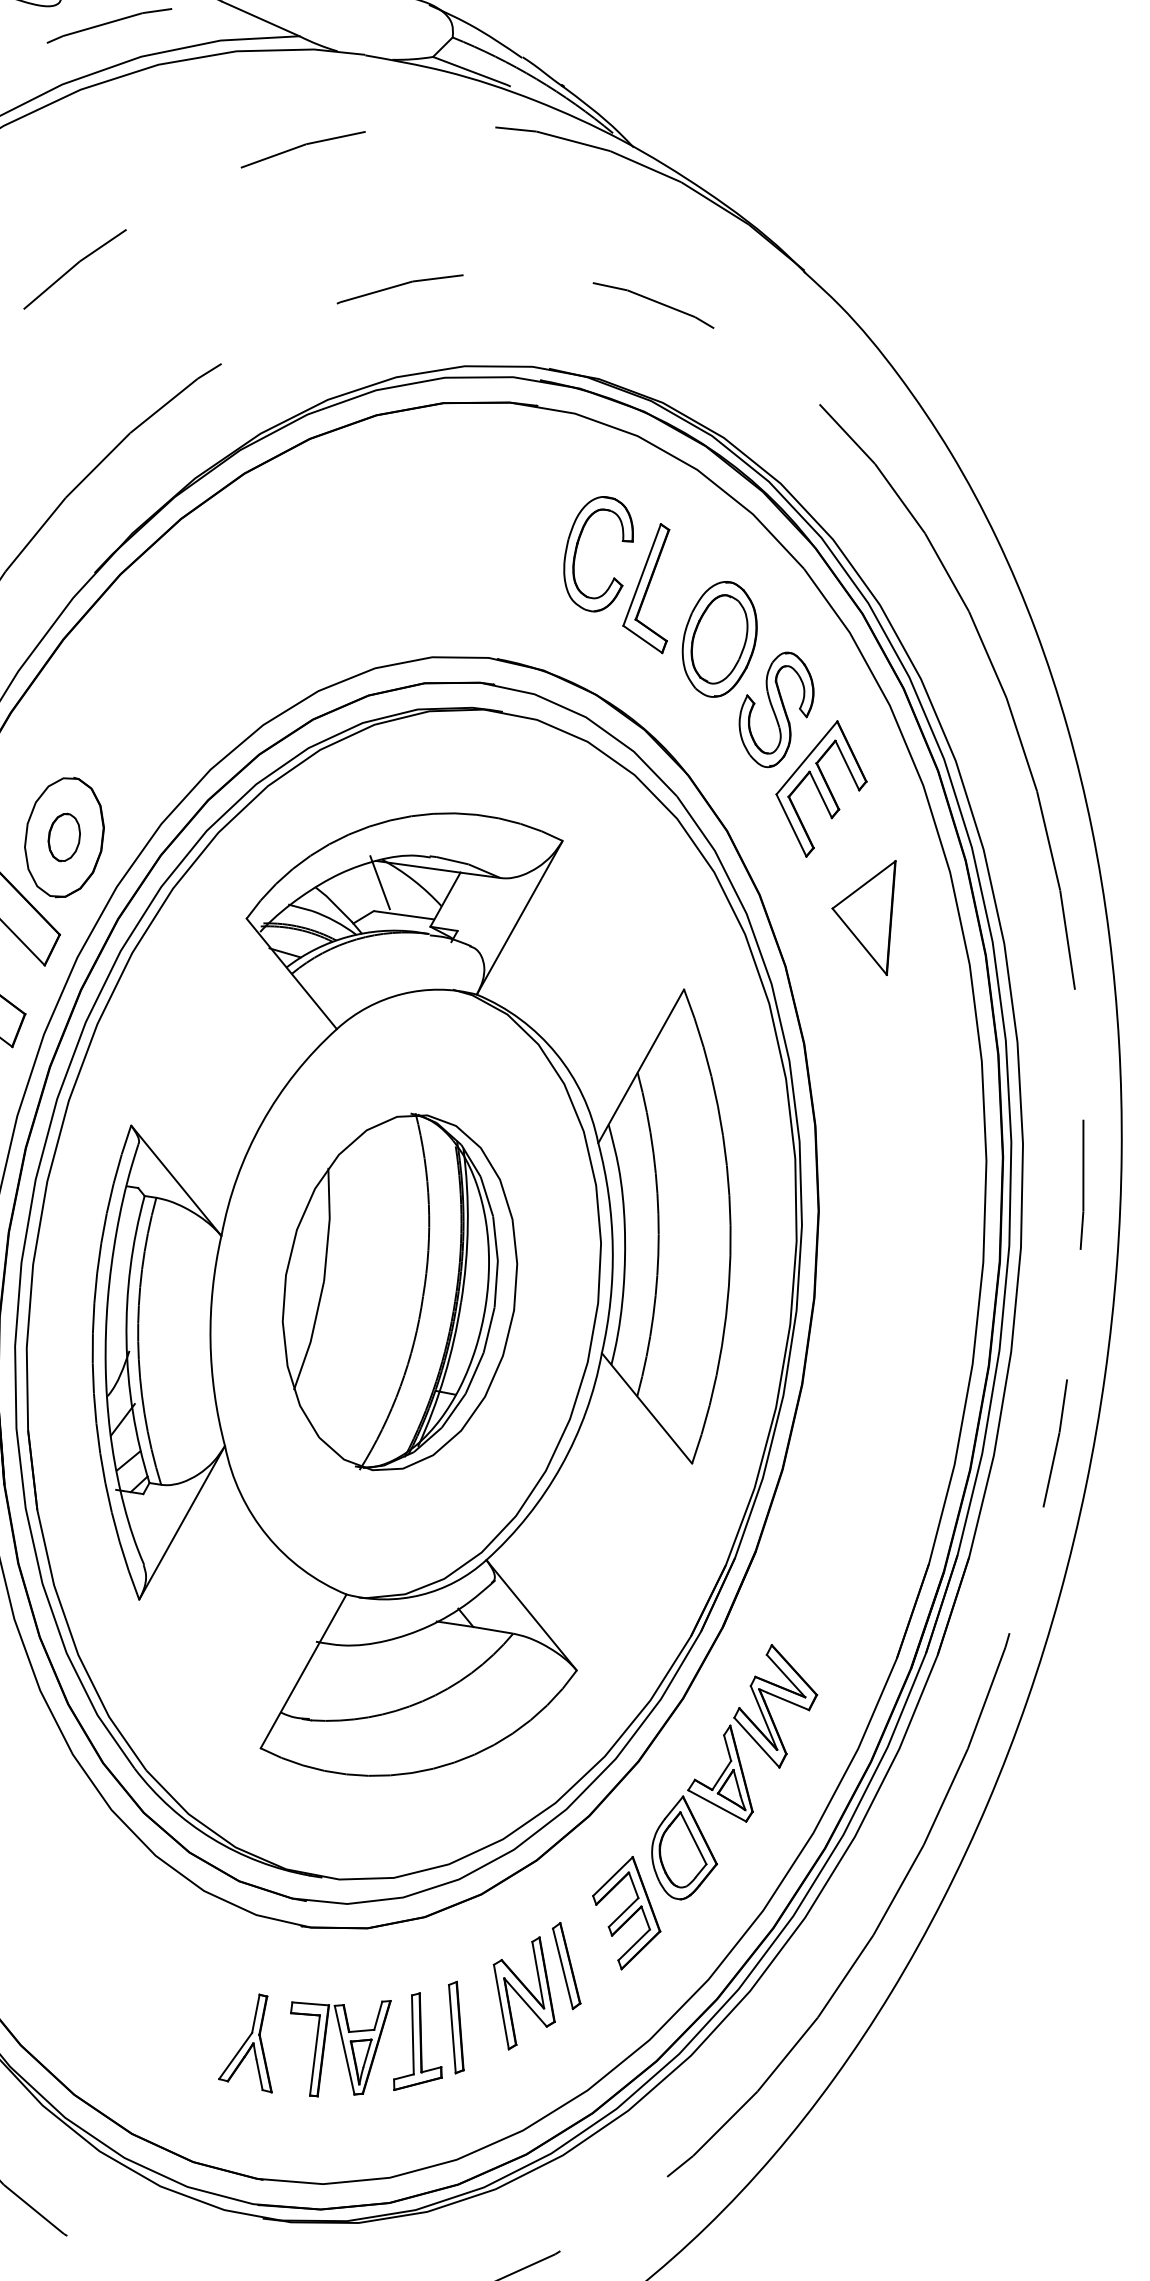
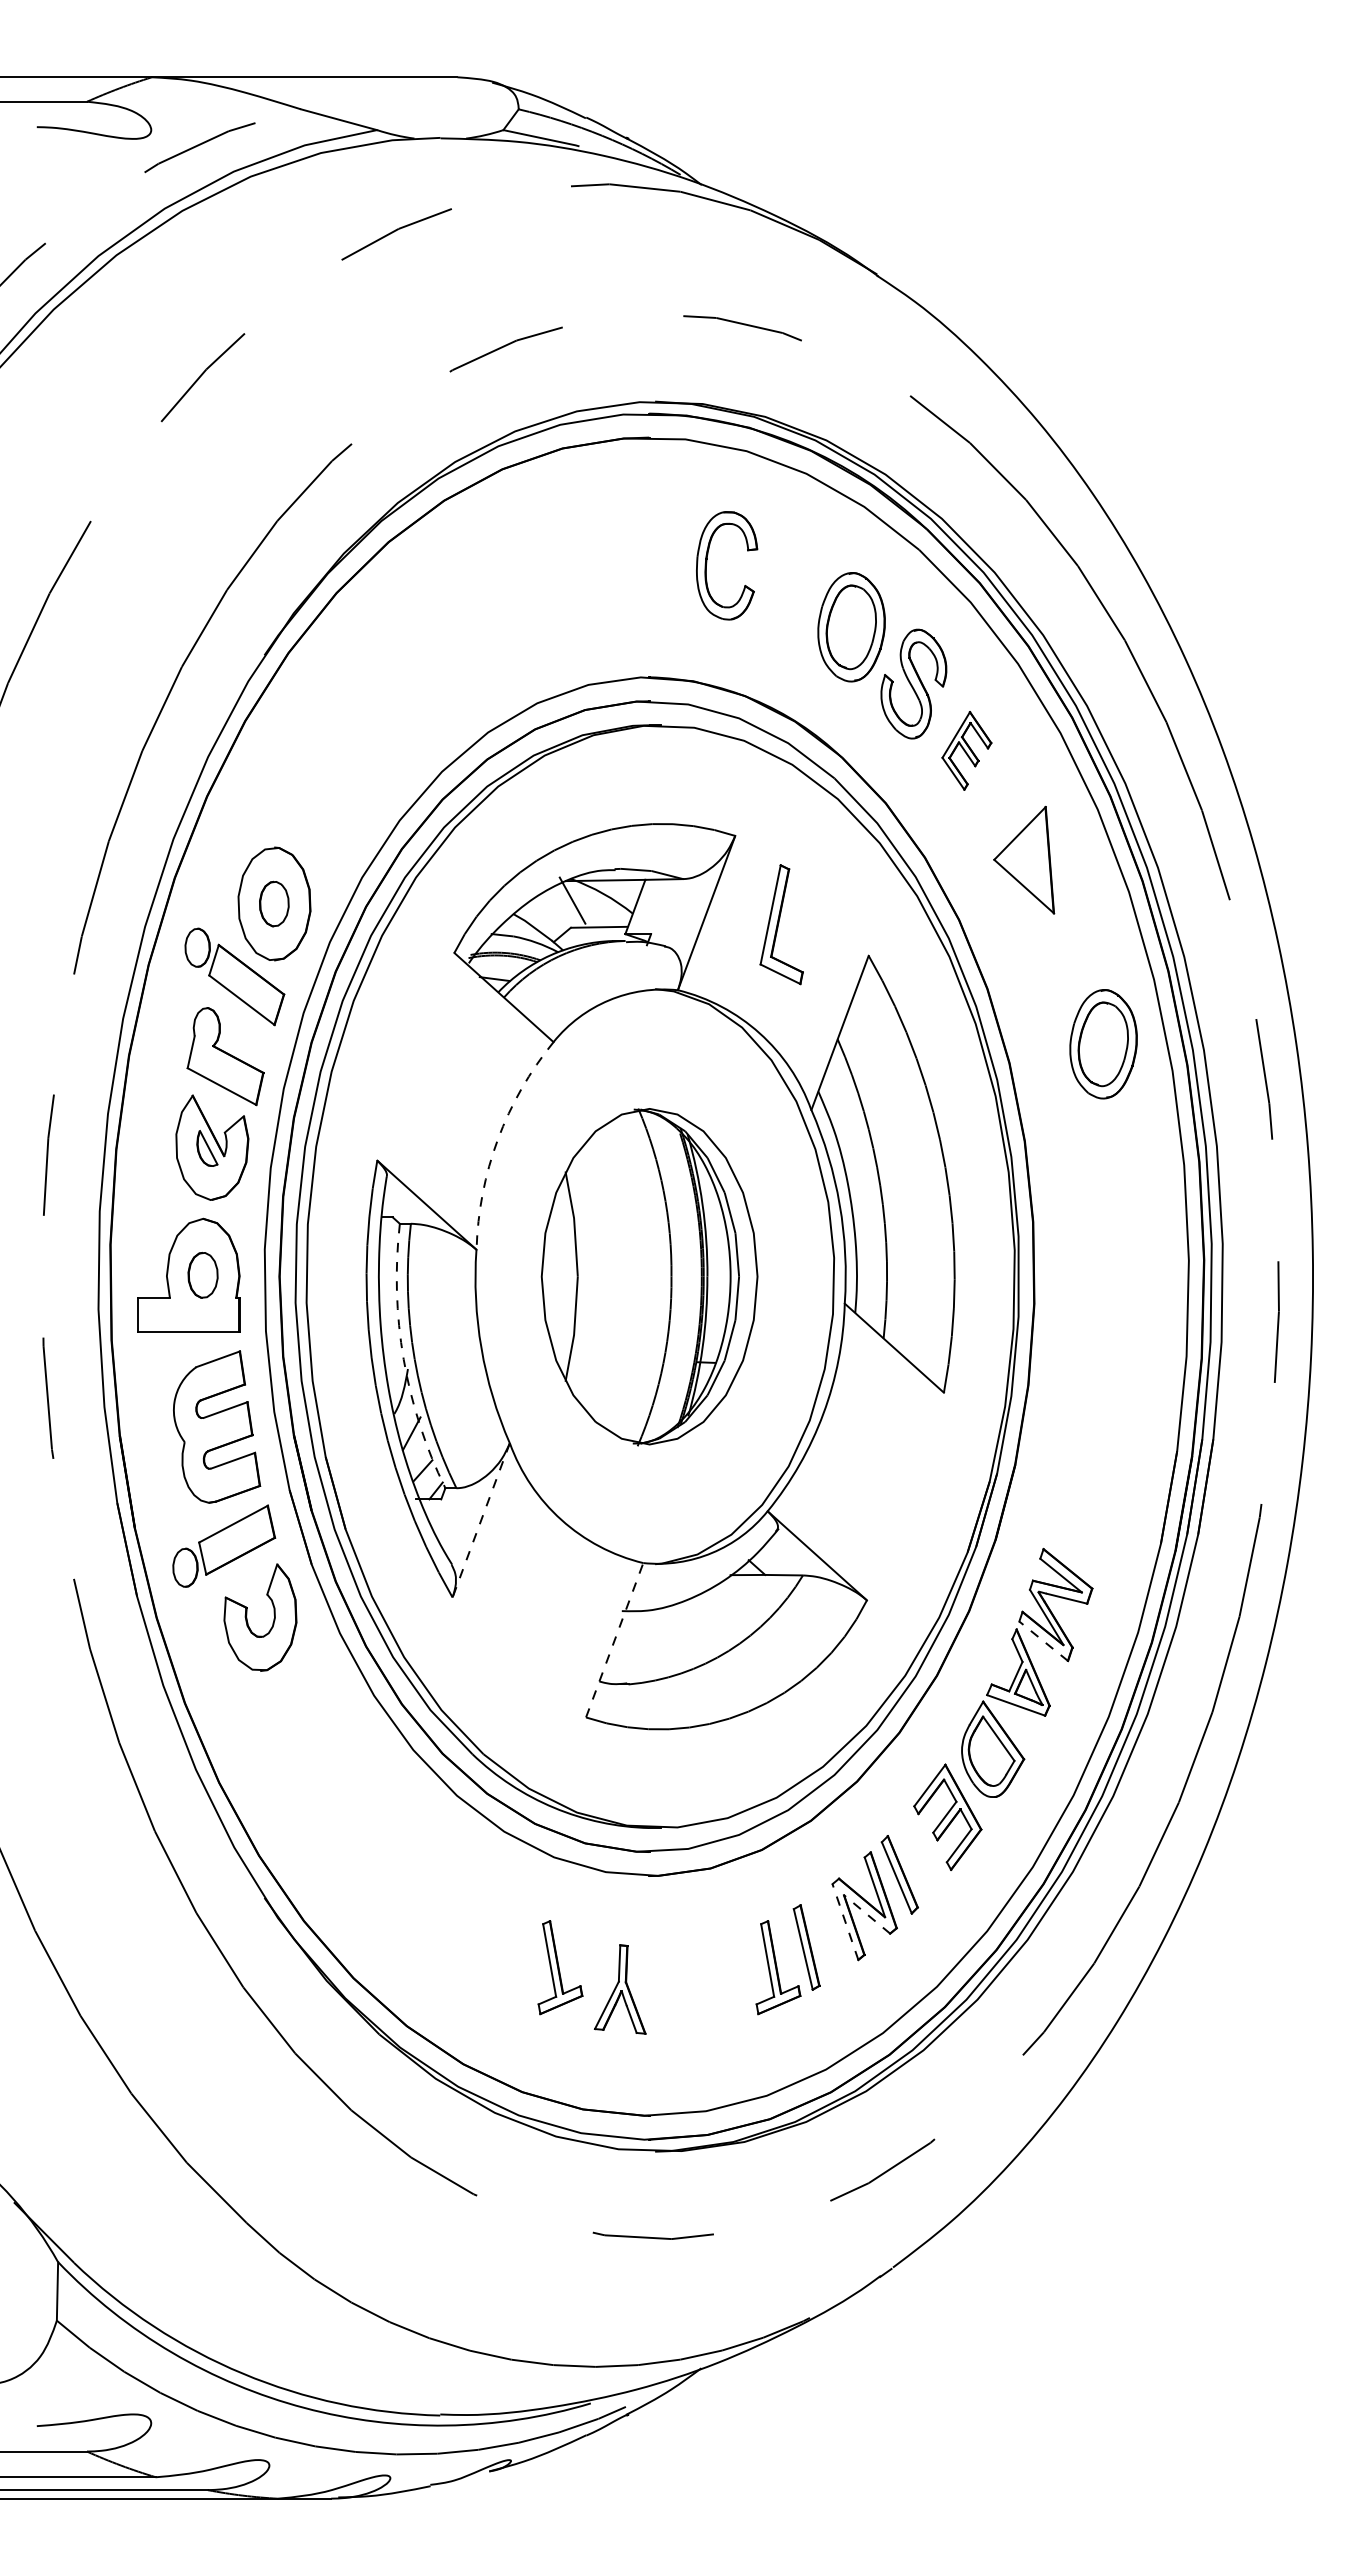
part: (652, 586) -> (781, 924), moved
part: (821, 788) -> (966, 750), size x0.6
part: (917, 1121) -> (1103, 1044), added
arc: (261, 1122) -> (497, 1139), solid -> dashed
arc: (126, 1340) -> (403, 1359), solid -> dashed
line: (182, 1522) -> (481, 1520), solid -> dashed
line: (303, 1670) -> (614, 1639), solid -> dashed
line: (756, 1742) -> (1043, 1641), solid -> dashed
line: (525, 2002) -> (867, 1914), solid -> dashed
line: (501, 2006) -> (845, 1921), solid -> dashed
part: (192, 2008) -> (560, 1967), added
part: (341, 2044) -> (703, 1979), removed

